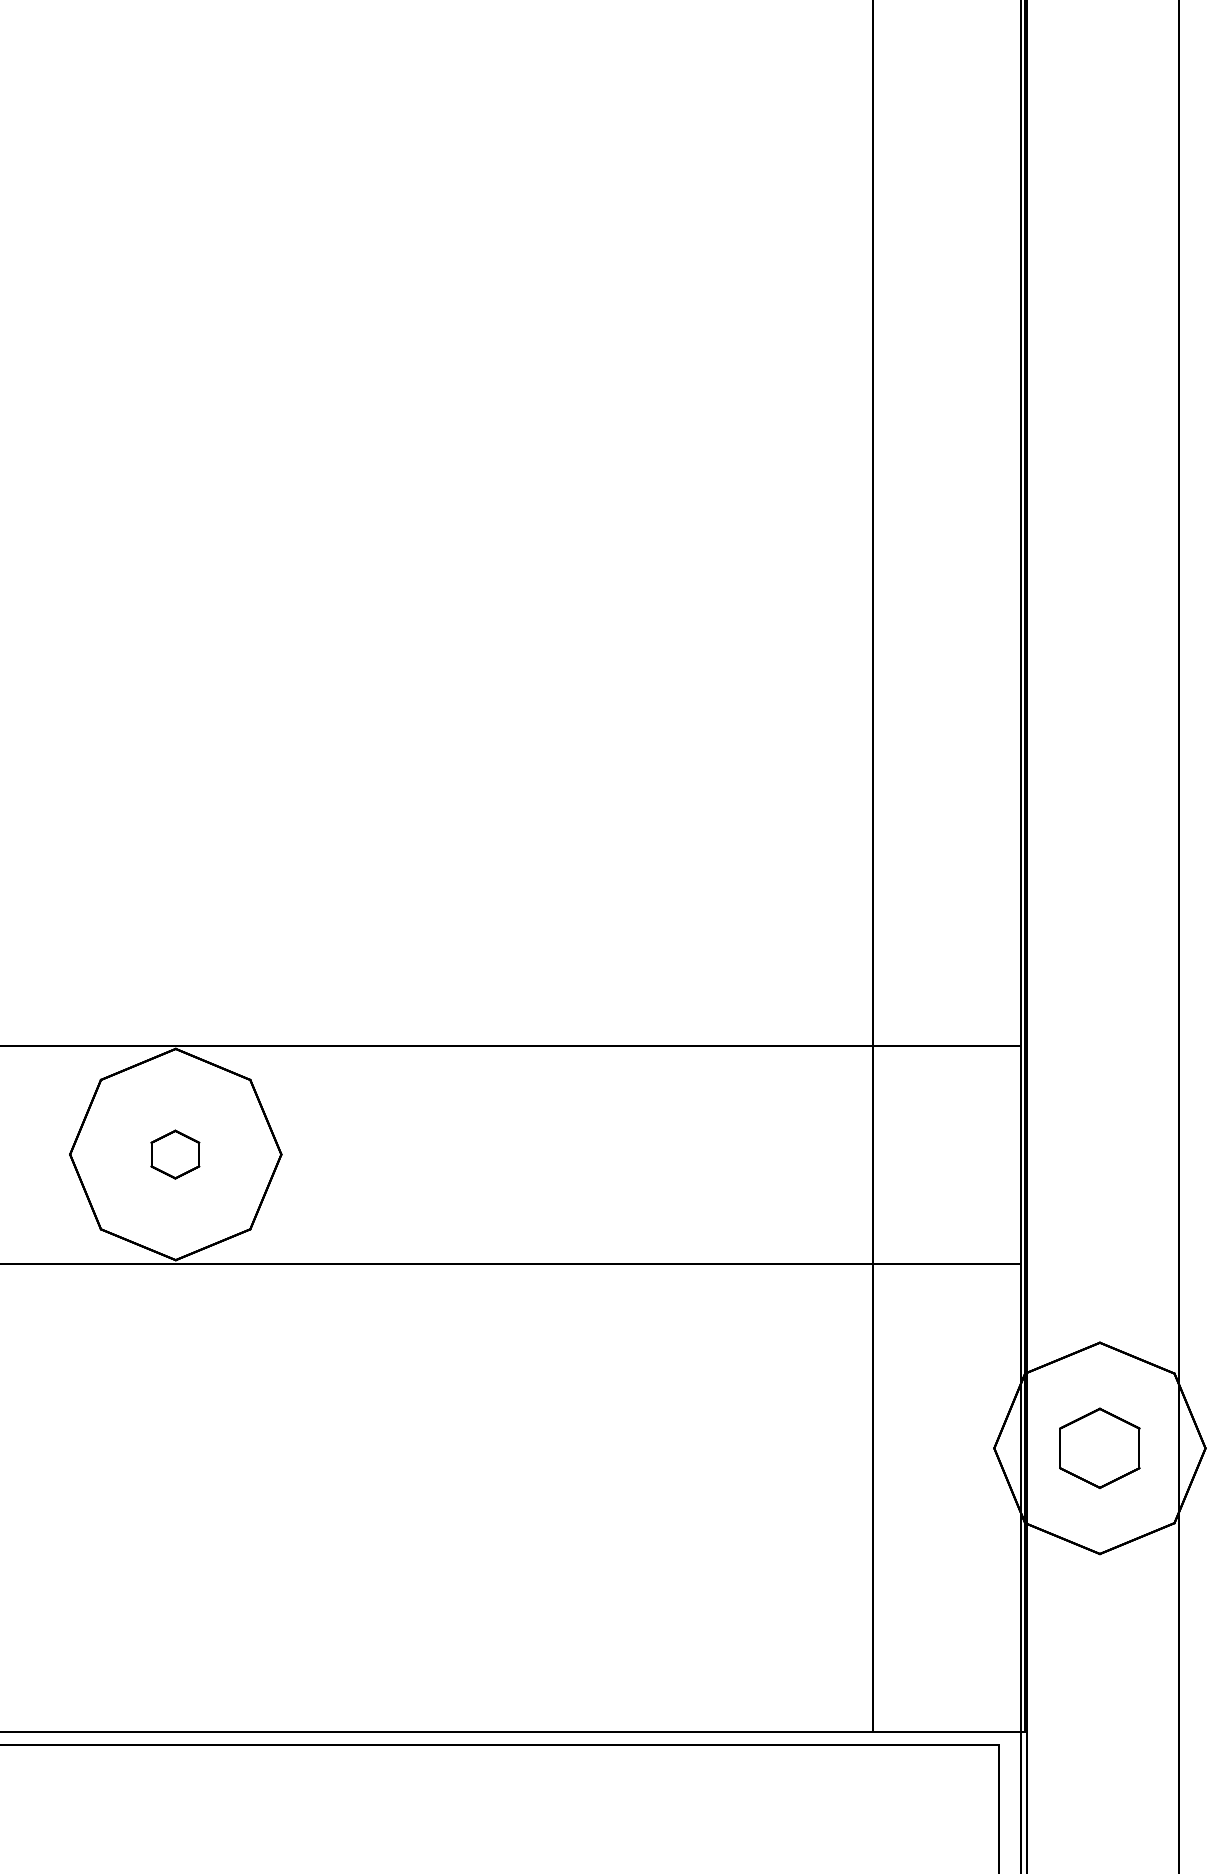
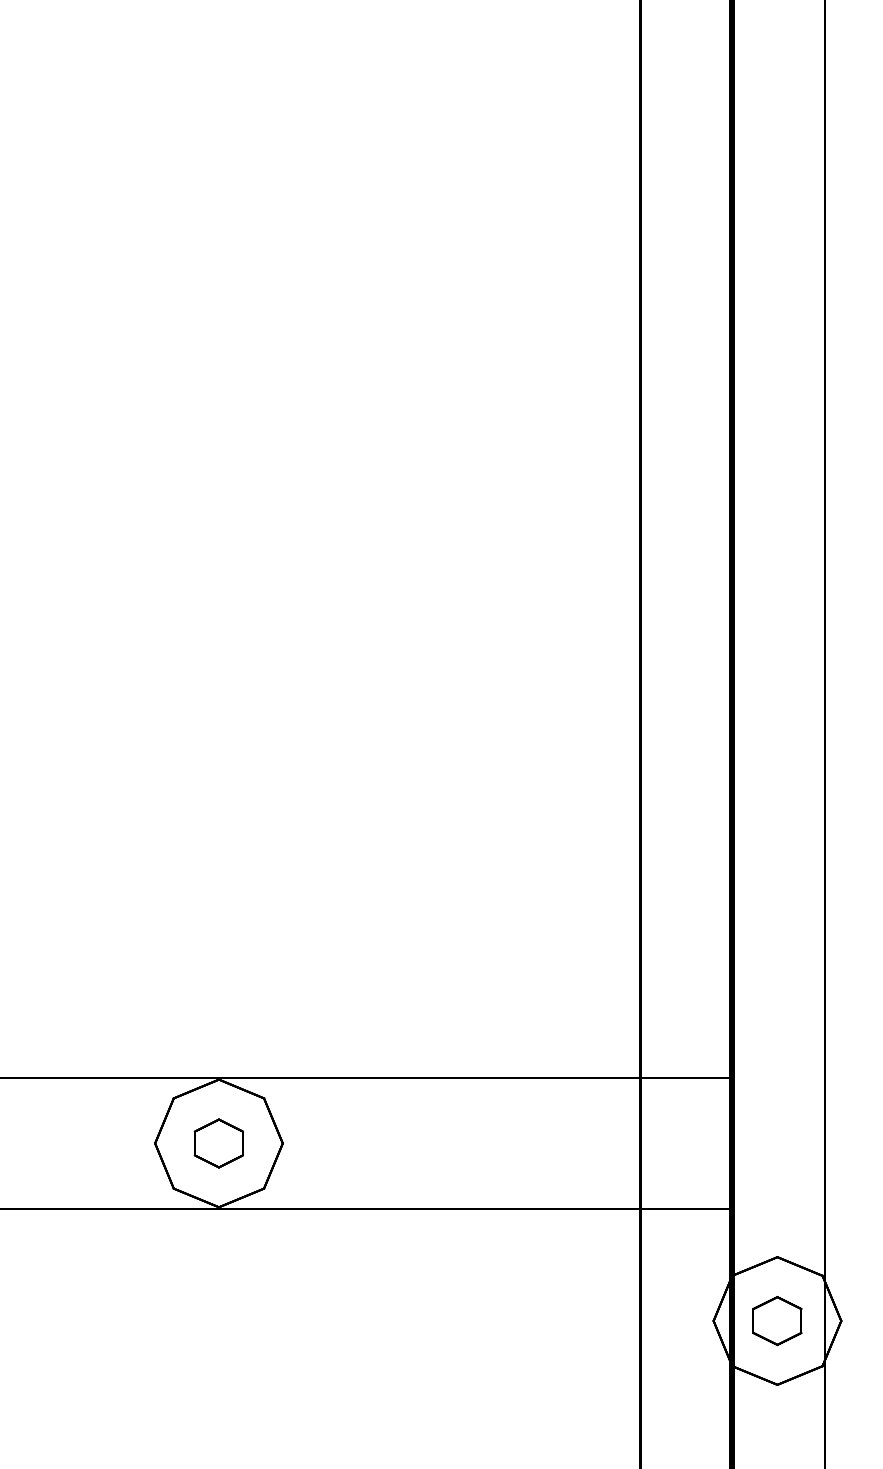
part: (174, 1154) -> (218, 1143), size x1.67

